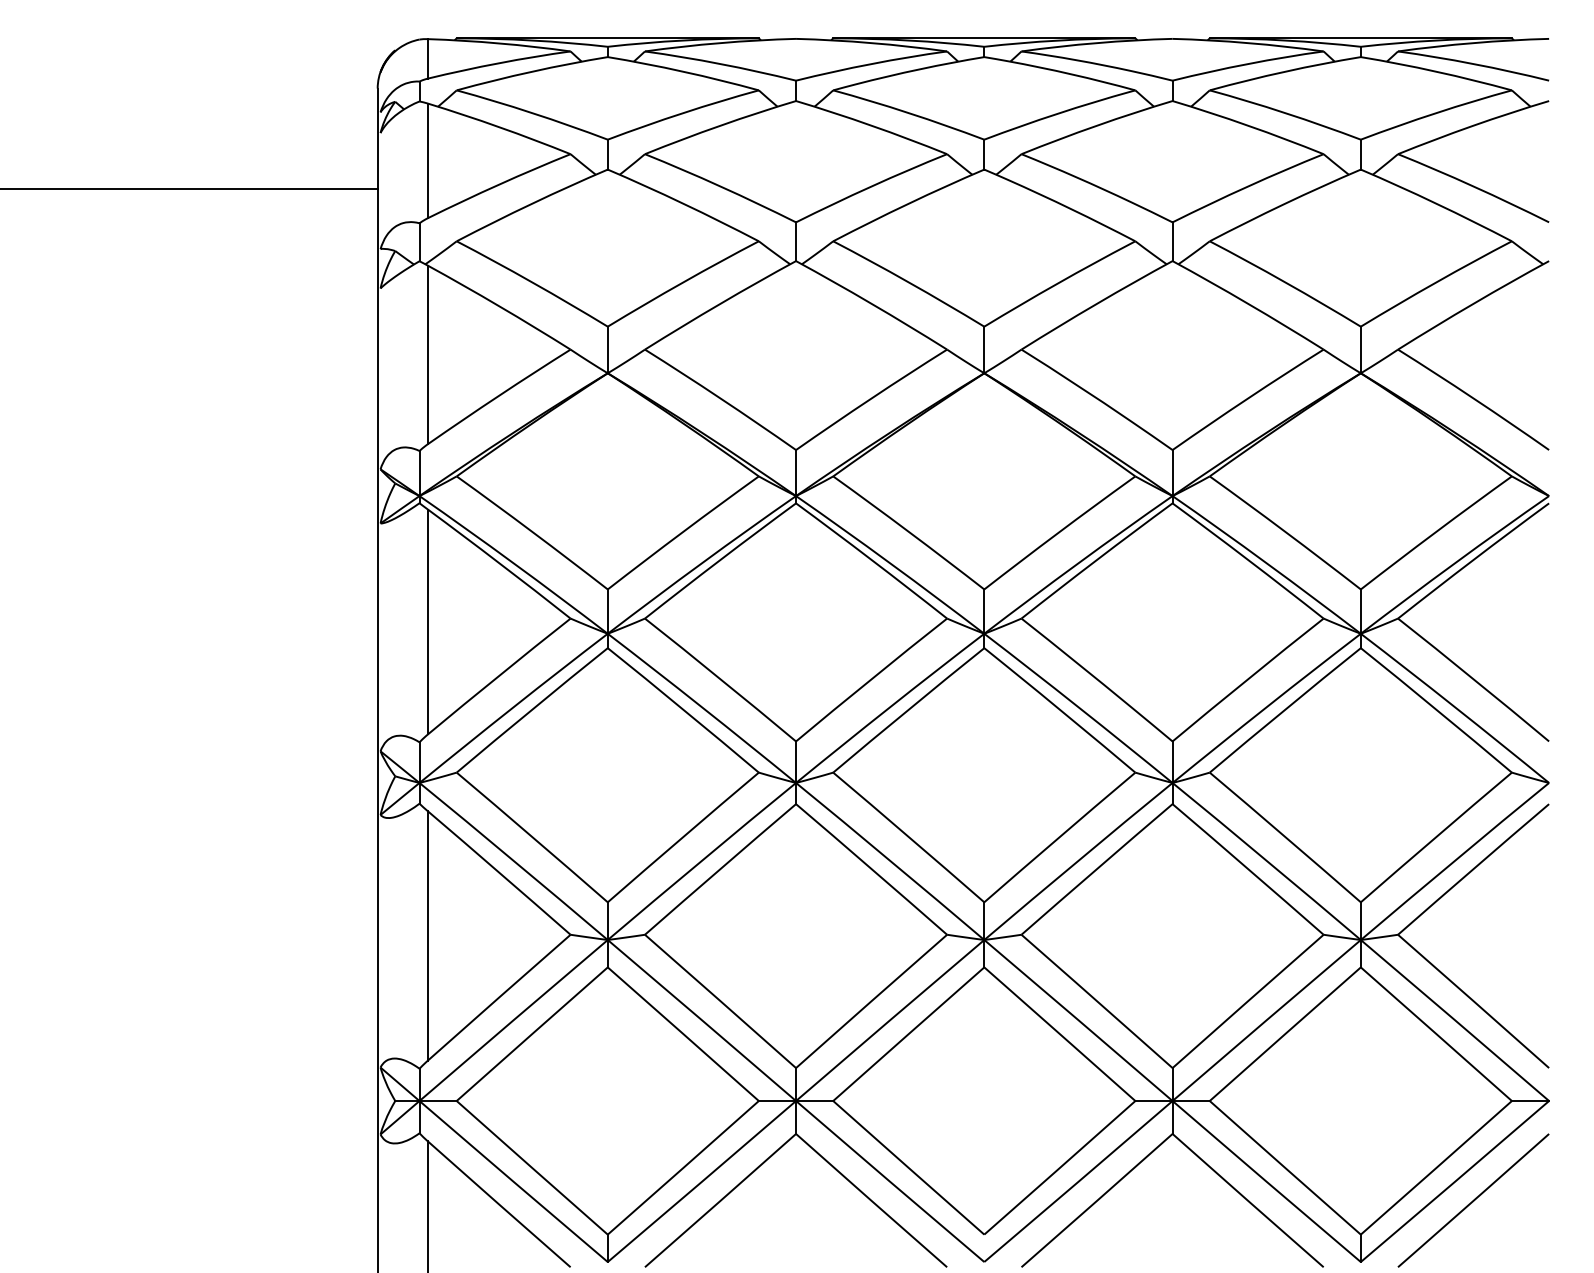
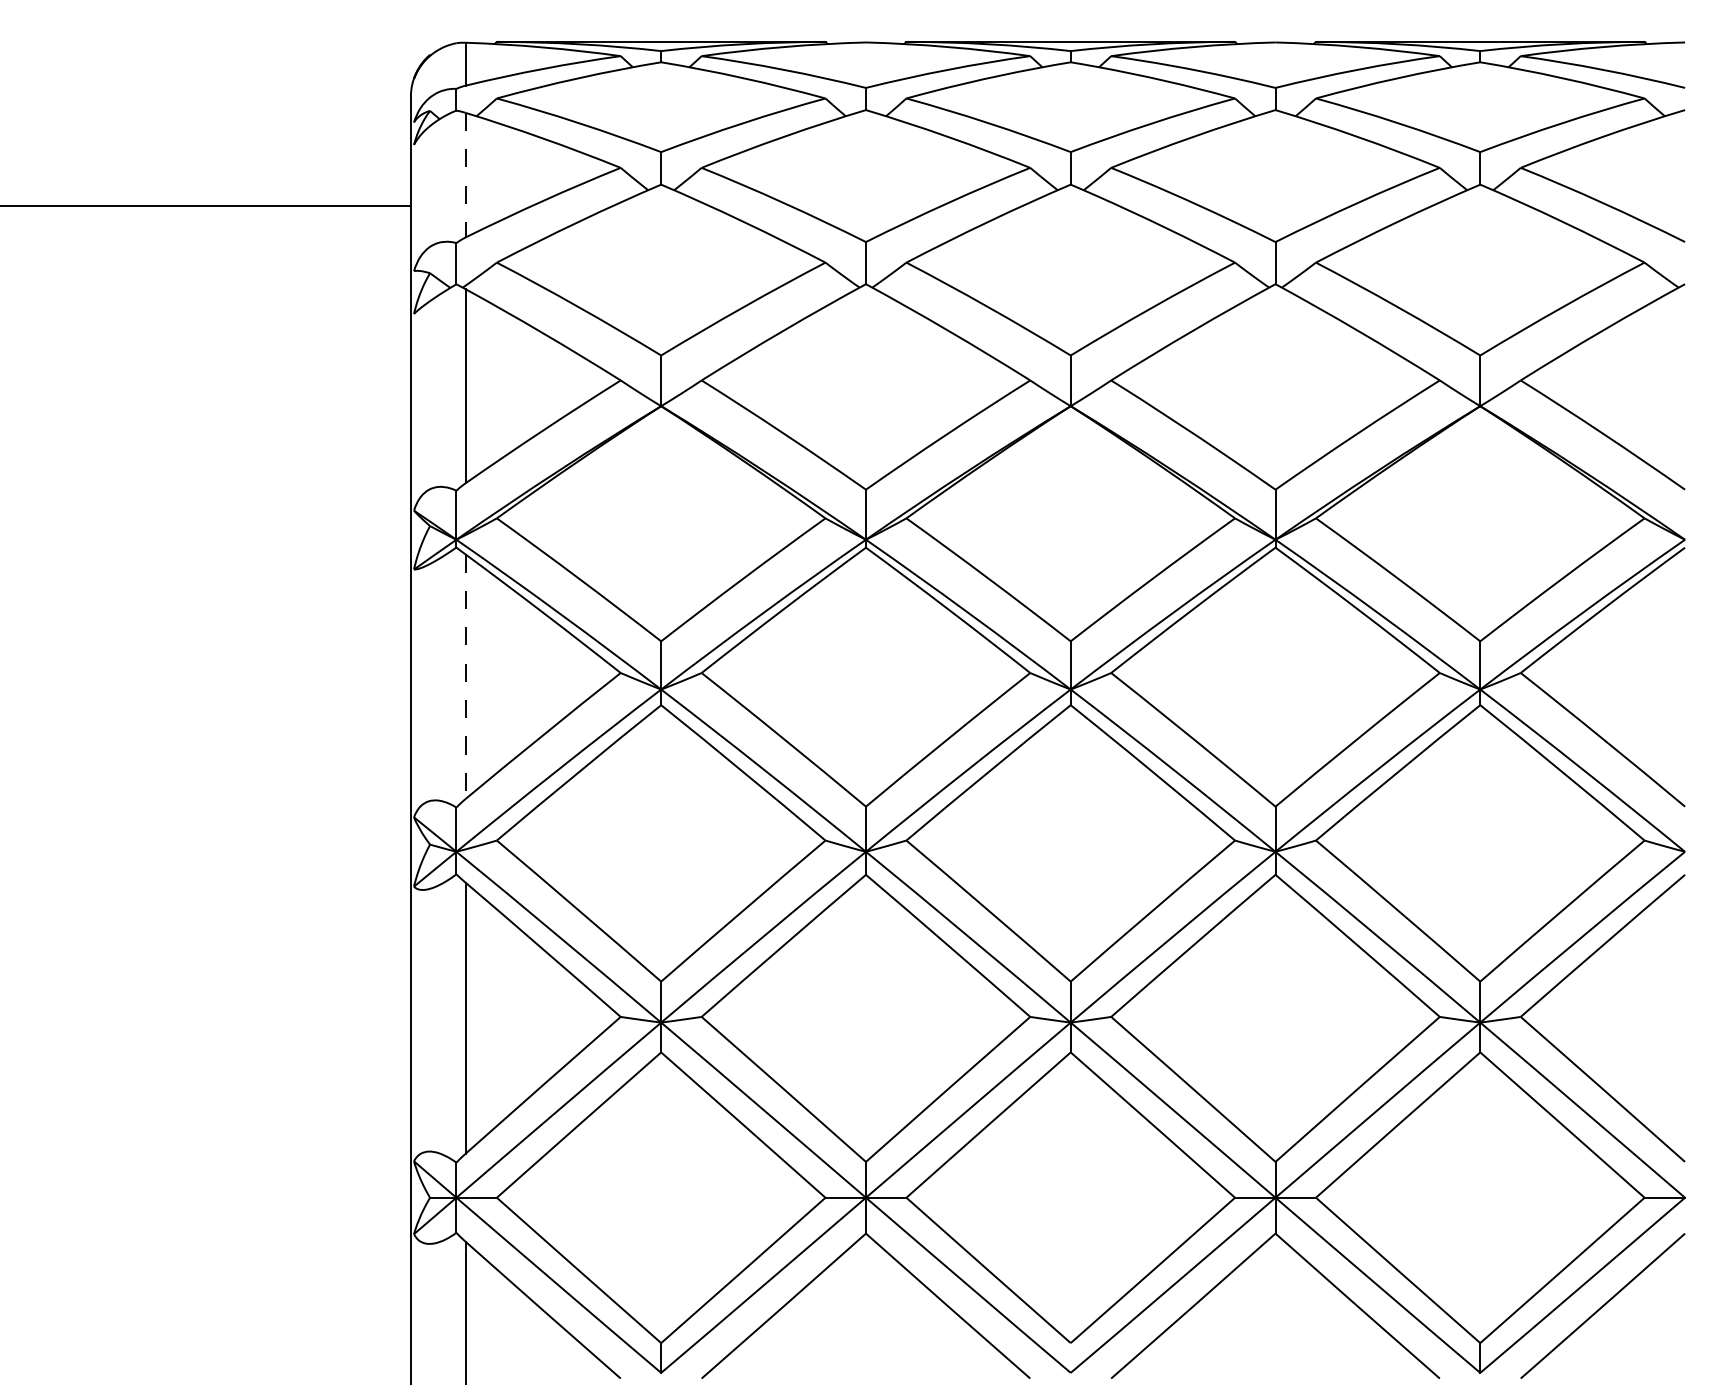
line: (427, 161) -> (465, 175), solid -> dashed
line: (427, 622) -> (465, 677), solid -> dashed

